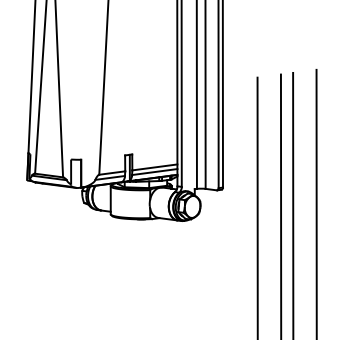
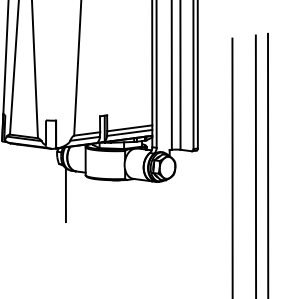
line: (91, 234) -> (66, 195), added

